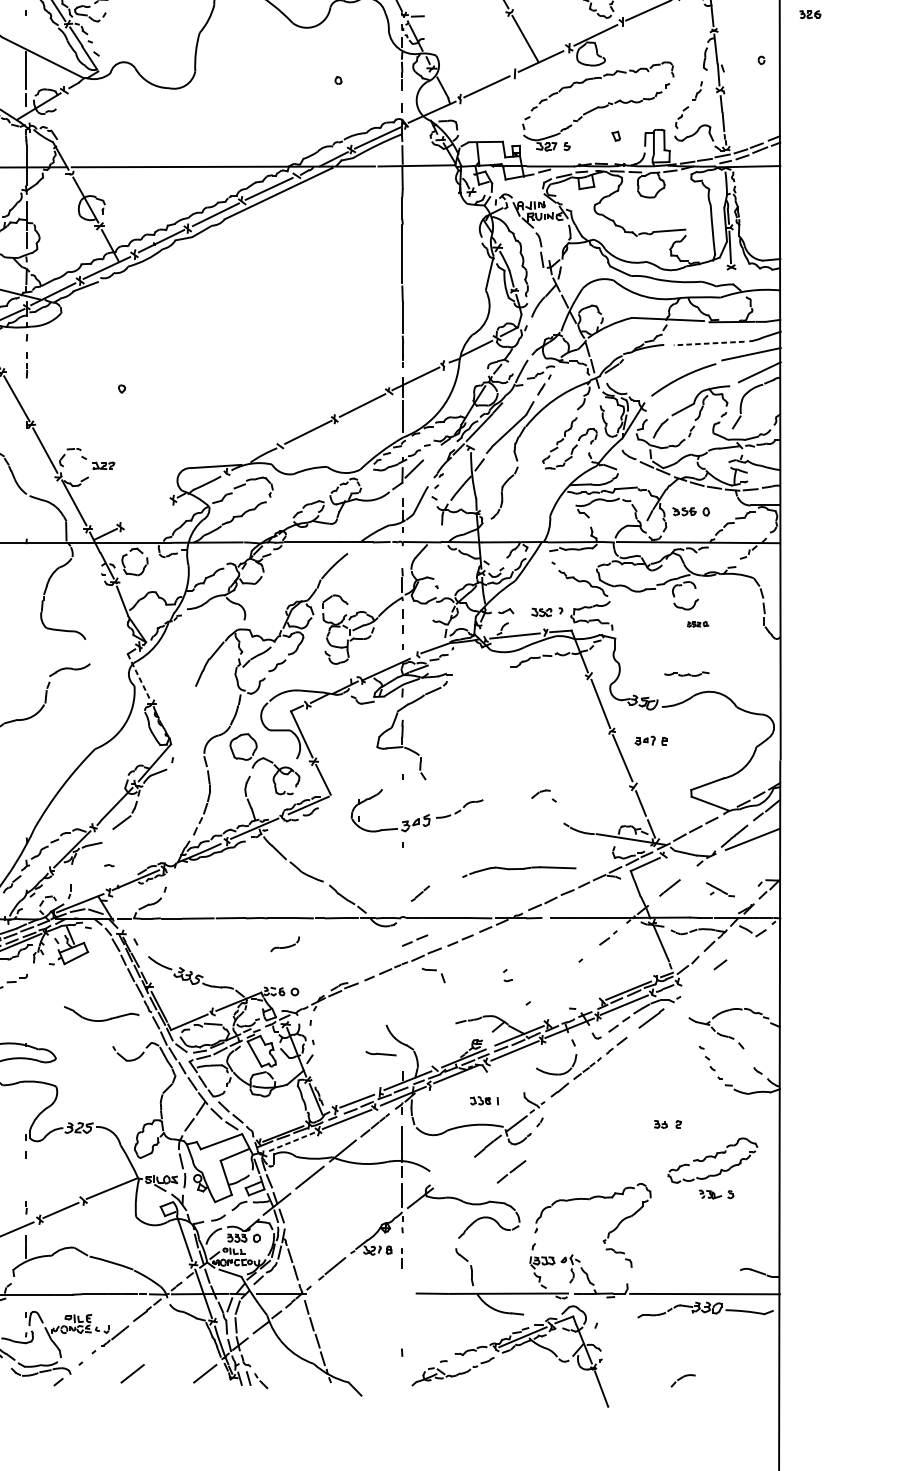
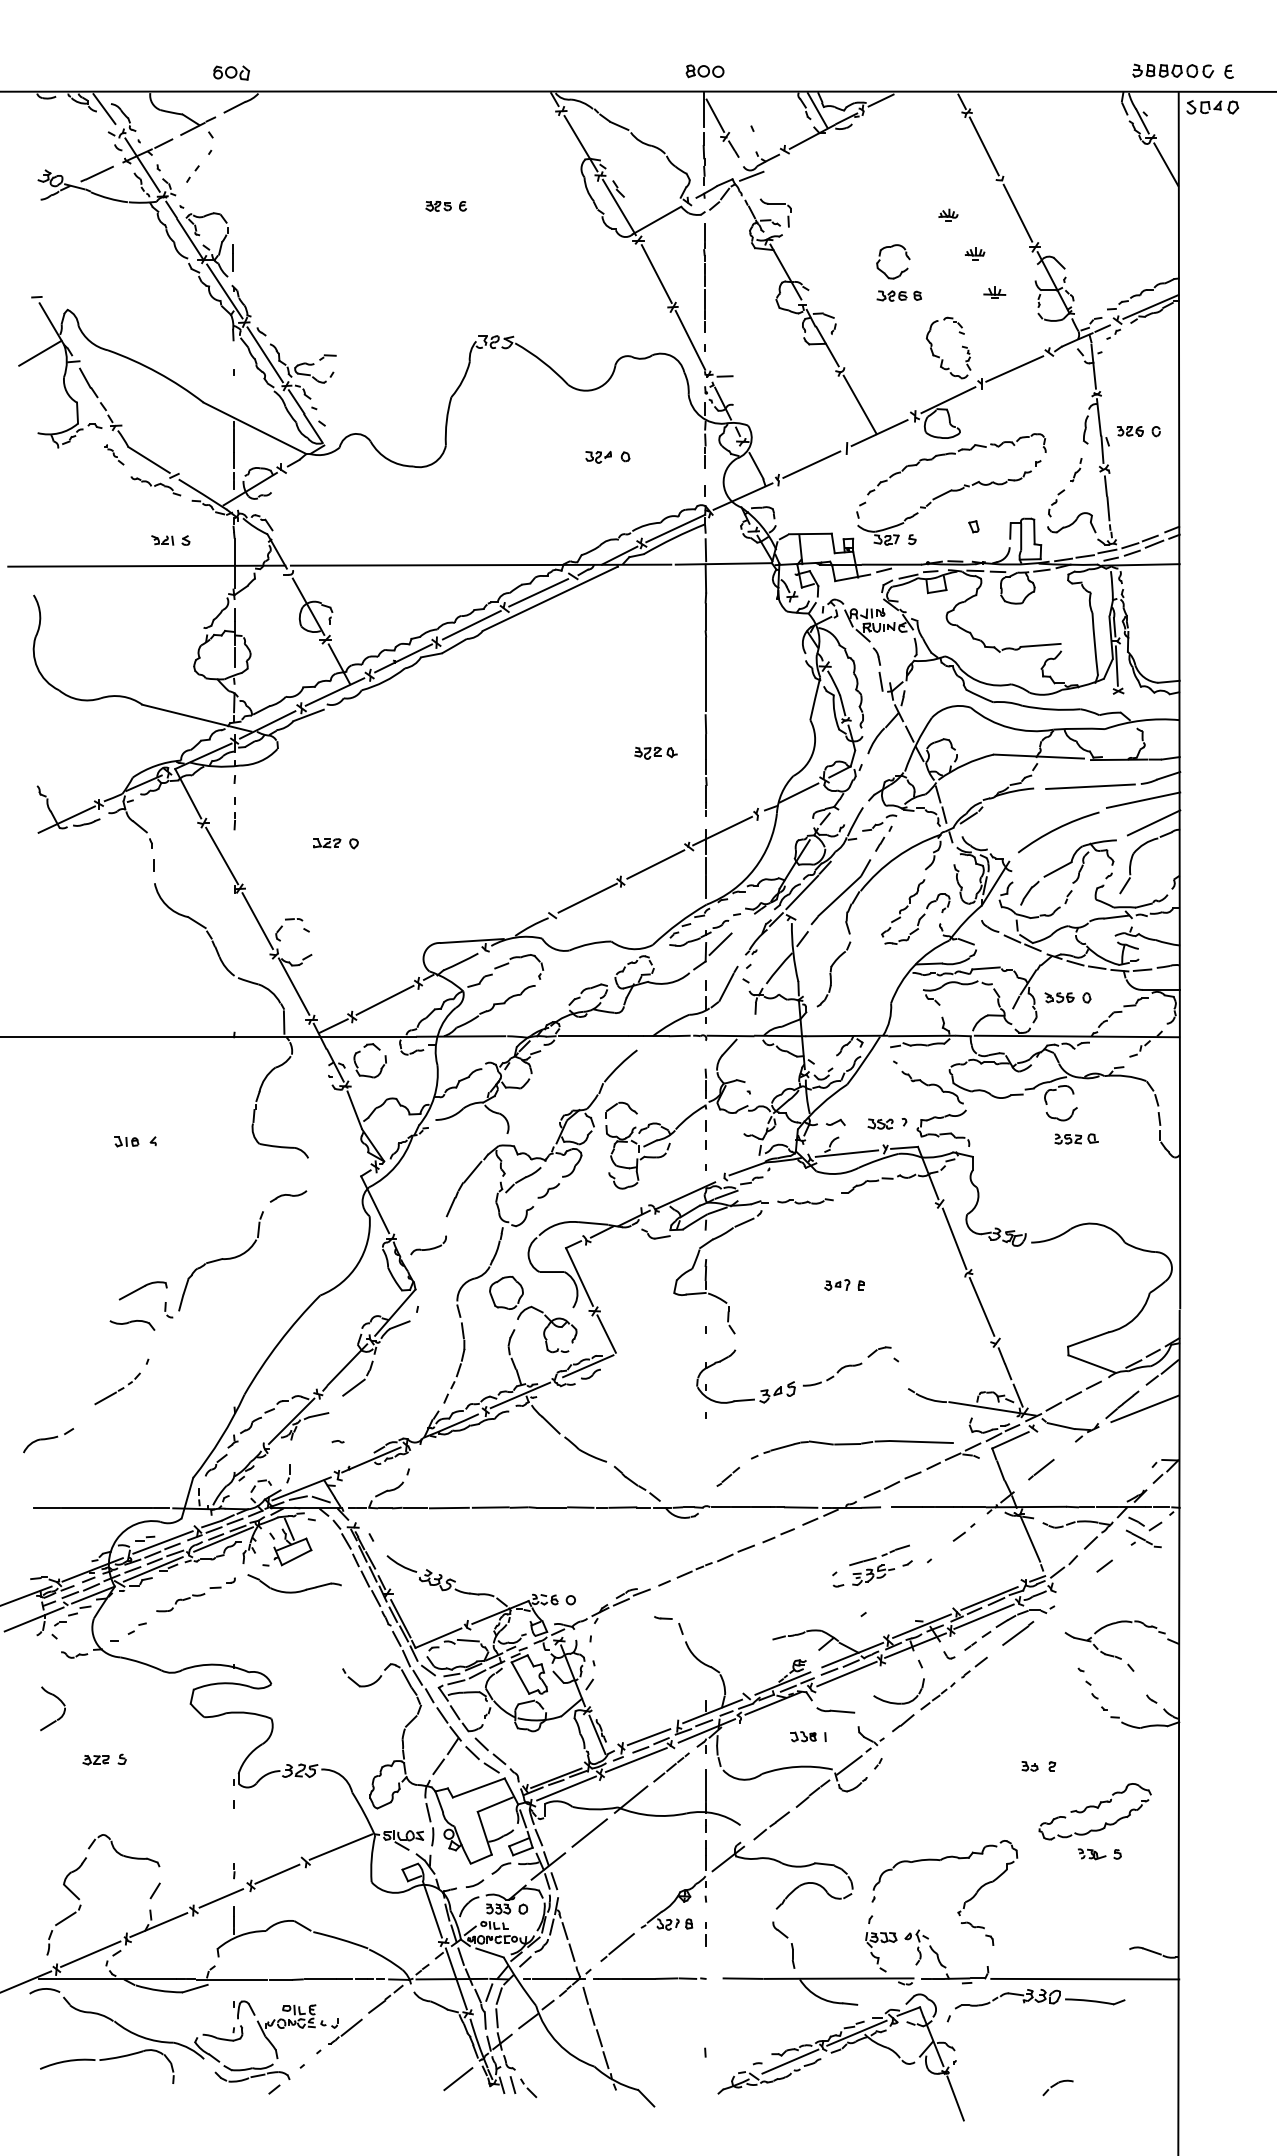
part: (810, 14) -> (1130, 431), moved
part: (316, 80) -> (598, 456), added
part: (362, 316) -> (655, 752), added
line: (708, 343) -> (1089, 786), dashed -> solid
part: (104, 466) -> (327, 843), moved
line: (146, 513) -> (384, 999), added
part: (697, 623) -> (1076, 1138), size x1.67
part: (69, 670) -> (288, 1196), size x0.71
part: (686, 674) -> (805, 1201), moved
line: (139, 676) -> (375, 1204), dashed -> solid
part: (650, 740) -> (844, 1284), moved
part: (418, 818) -> (780, 1386), moved
part: (519, 871) -> (852, 1449), size x1.43
part: (720, 889) -> (1143, 1538), moved
part: (414, 940) -> (721, 1535), removed
part: (285, 944) -> (428, 1245), moved
part: (541, 963) -> (880, 1564), added
part: (433, 975) -> (668, 1625), moved
line: (574, 1012) -> (921, 1625), added
part: (101, 1020) -> (294, 1591), moved
part: (380, 1053) -> (835, 1710), moved
line: (291, 1142) -> (566, 1788), dashed -> solid
line: (511, 1171) -> (771, 1825), moved
line: (357, 1293) -> (649, 1978), added
part: (705, 1310) -> (1039, 1999), moved
line: (469, 1359) -> (790, 2061), added
line: (132, 1374) -> (367, 2079), removed

